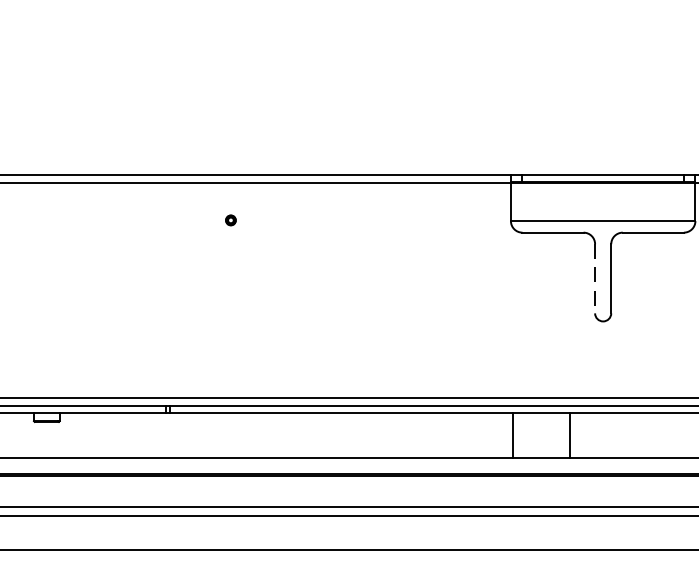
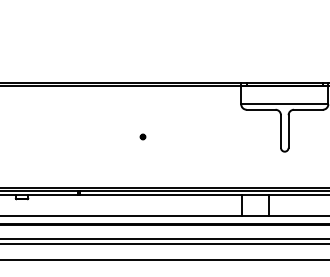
part: (229, 219) -> (142, 136), moved
line: (594, 280) -> (280, 132), dashed -> solid

